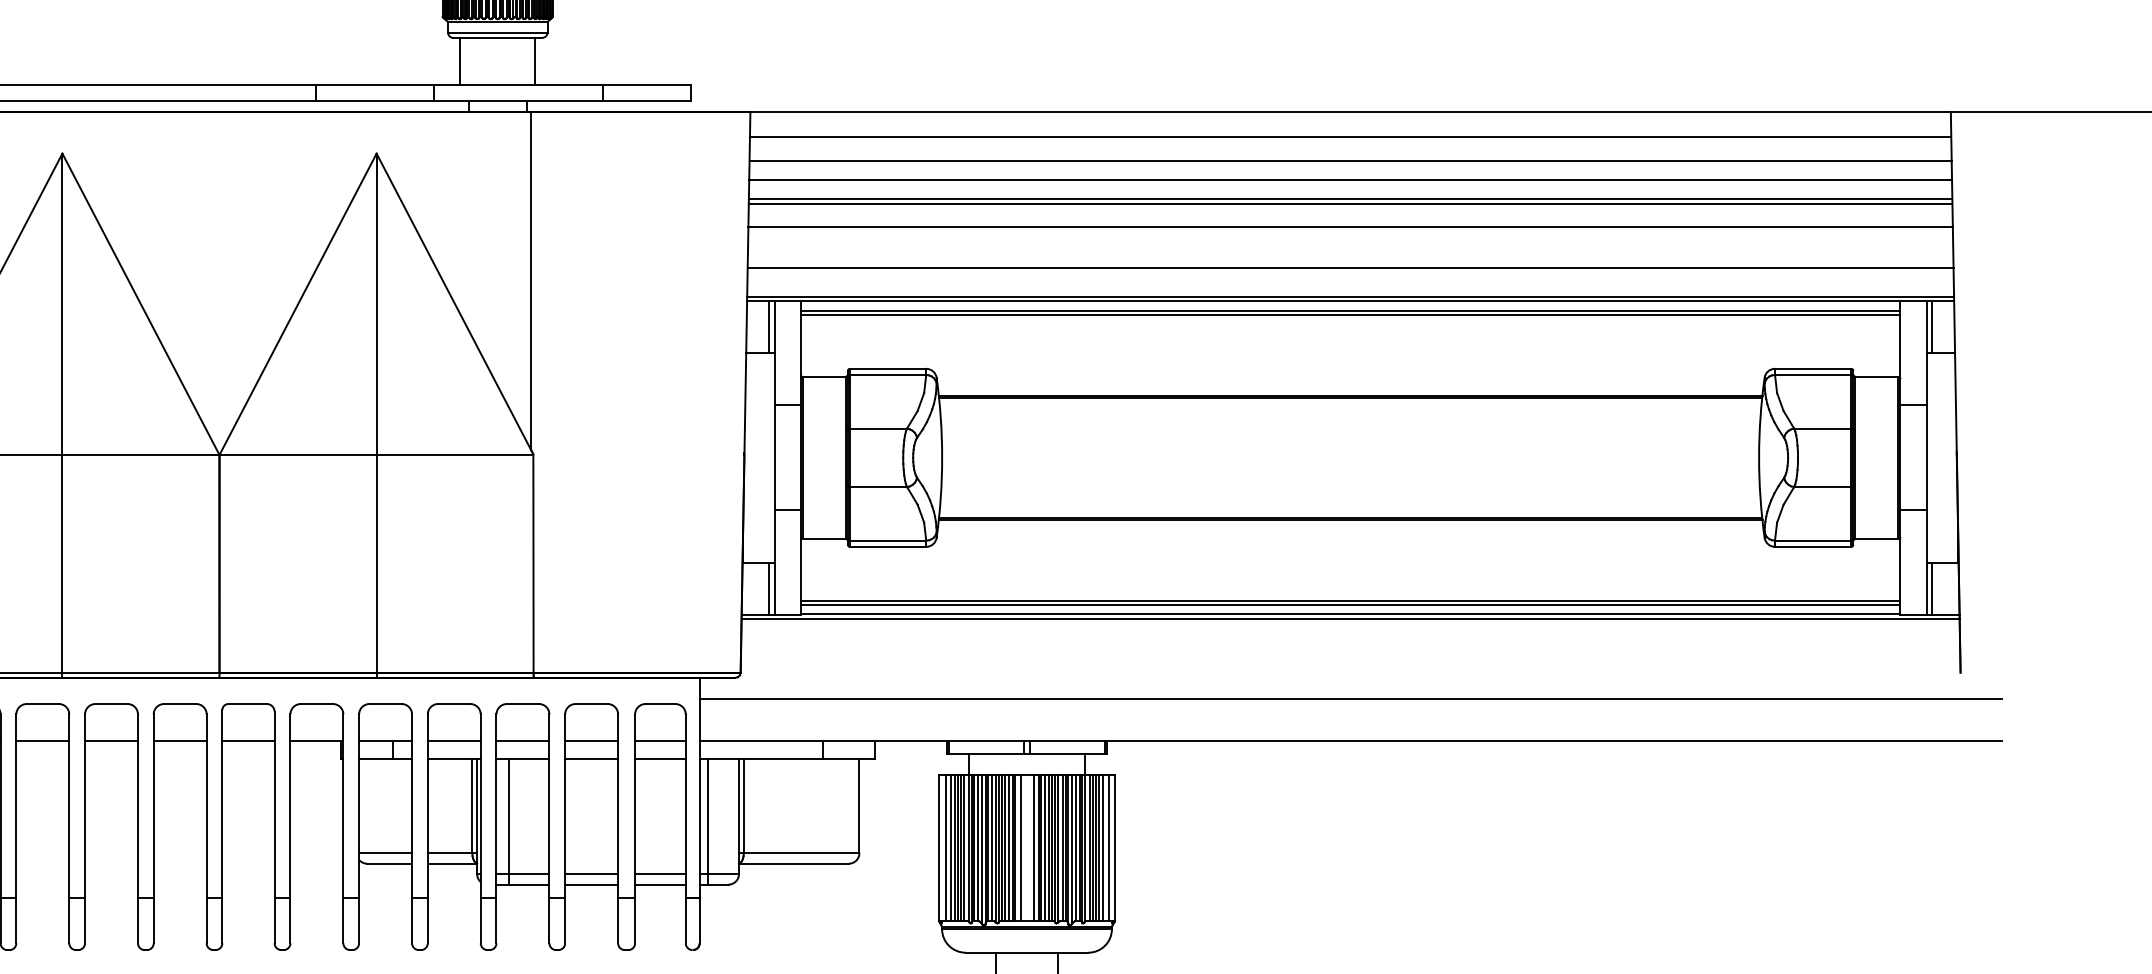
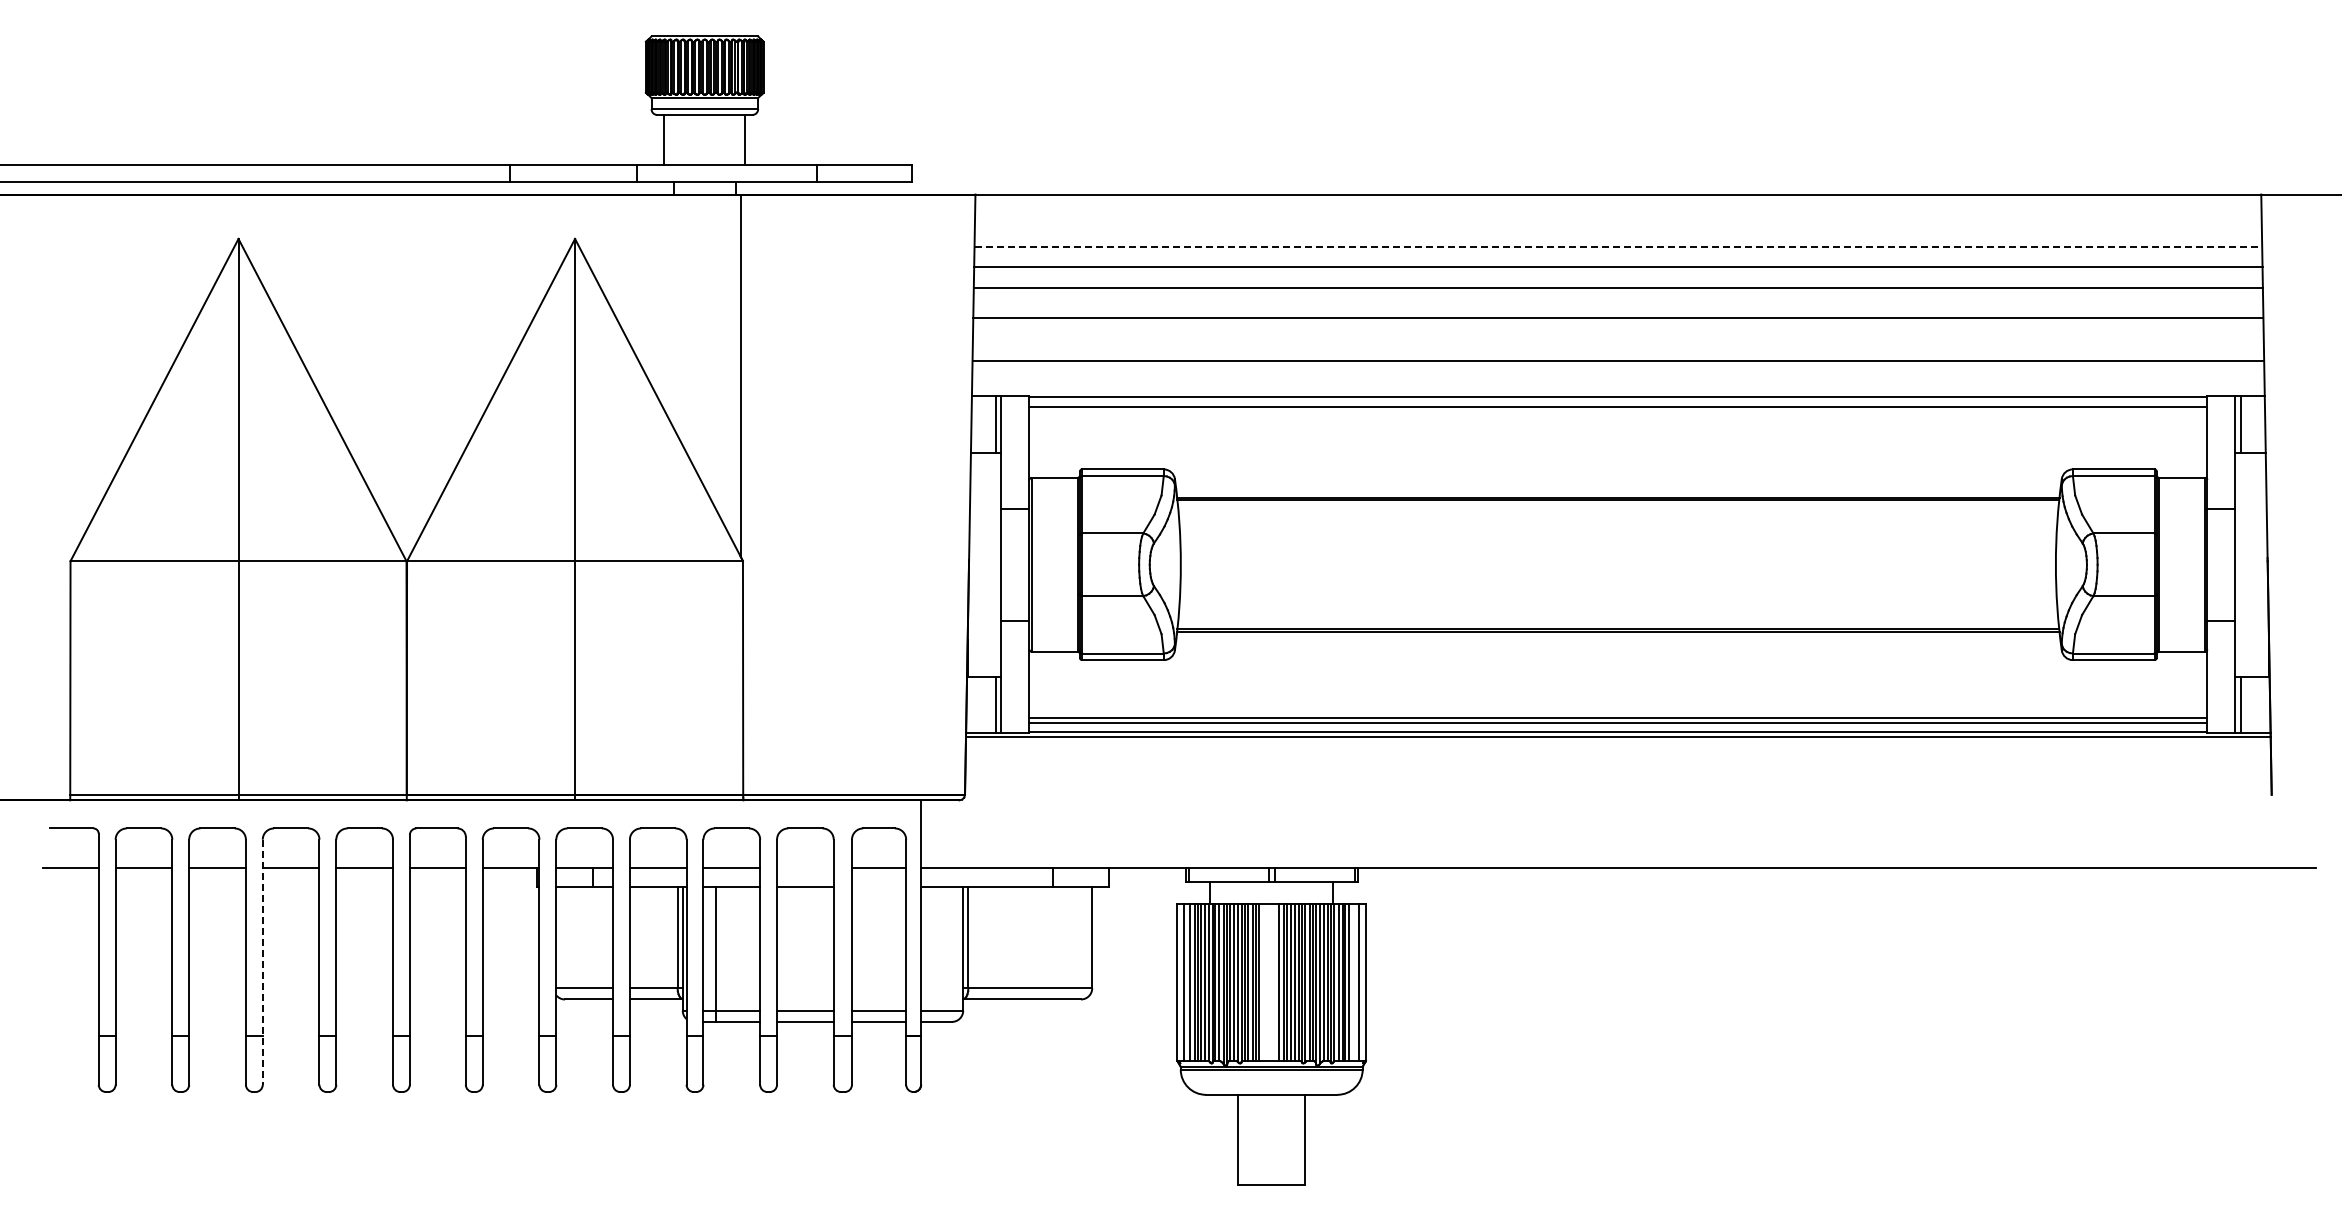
line: (1350, 136) -> (1618, 220), removed
line: (1350, 161) -> (1618, 247), solid -> dashed
line: (1349, 203) -> (1617, 292), removed
line: (1350, 297) -> (1618, 392), removed
line: (1350, 314) -> (1618, 411), removed
line: (1350, 698) -> (1618, 822), removed
line: (591, 740) -> (805, 867), removed
line: (659, 759) -> (878, 887), removed
line: (707, 821) -> (929, 954), removed
line: (84, 829) -> (262, 962), solid -> dashed
line: (1020, 847) -> (1264, 982), removed
line: (1103, 847) -> (1353, 982), removed

